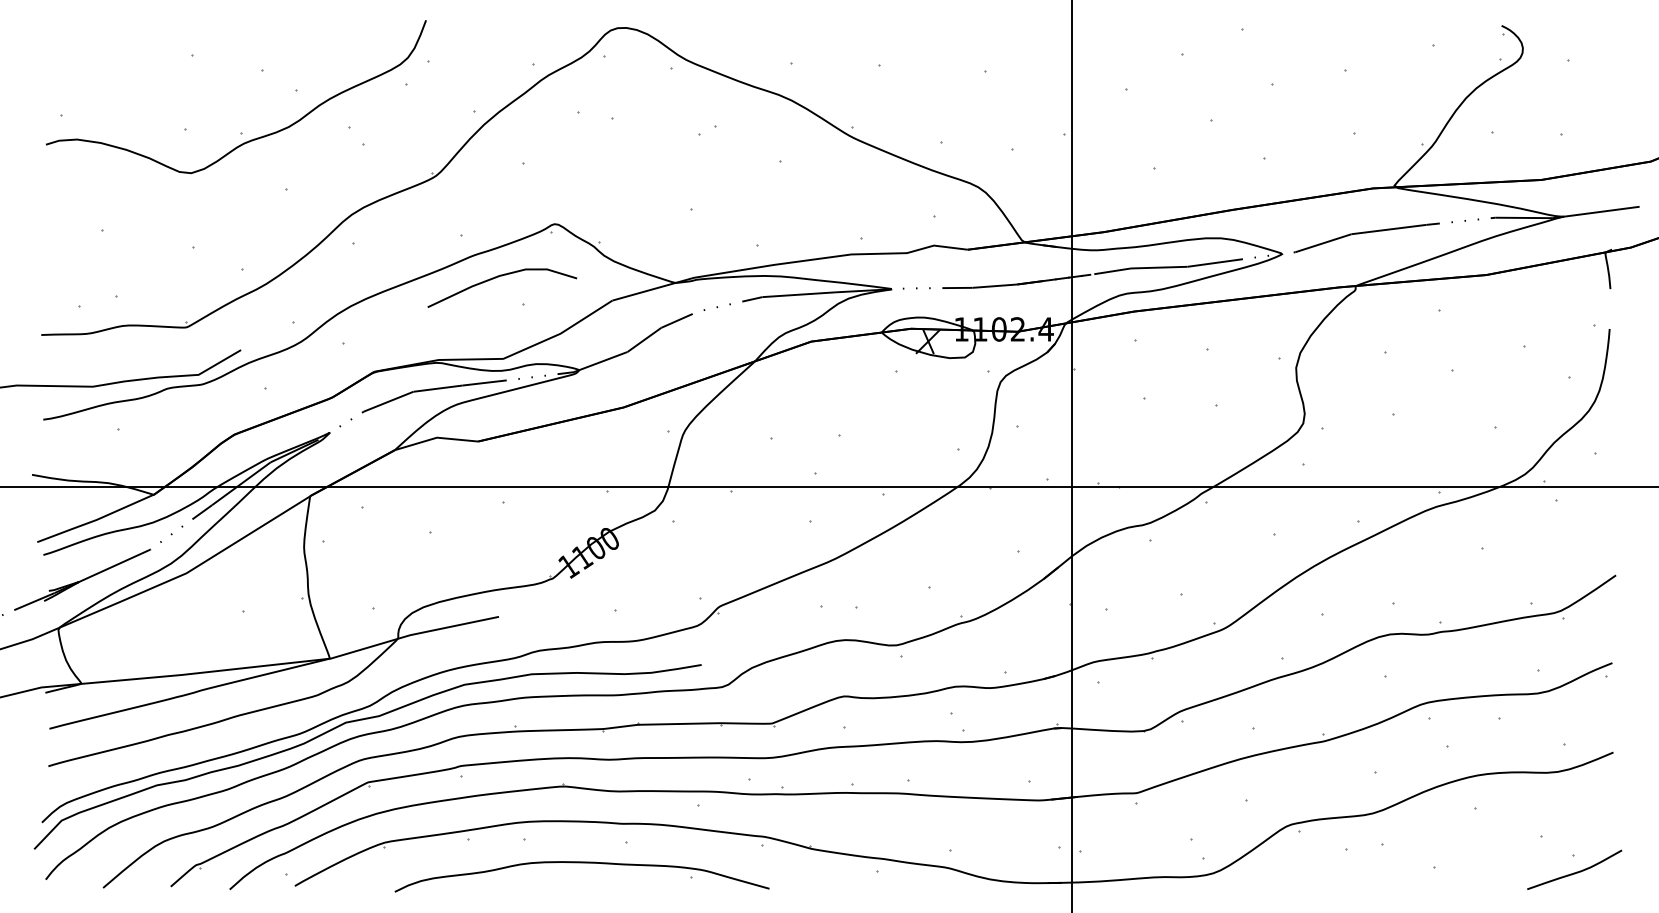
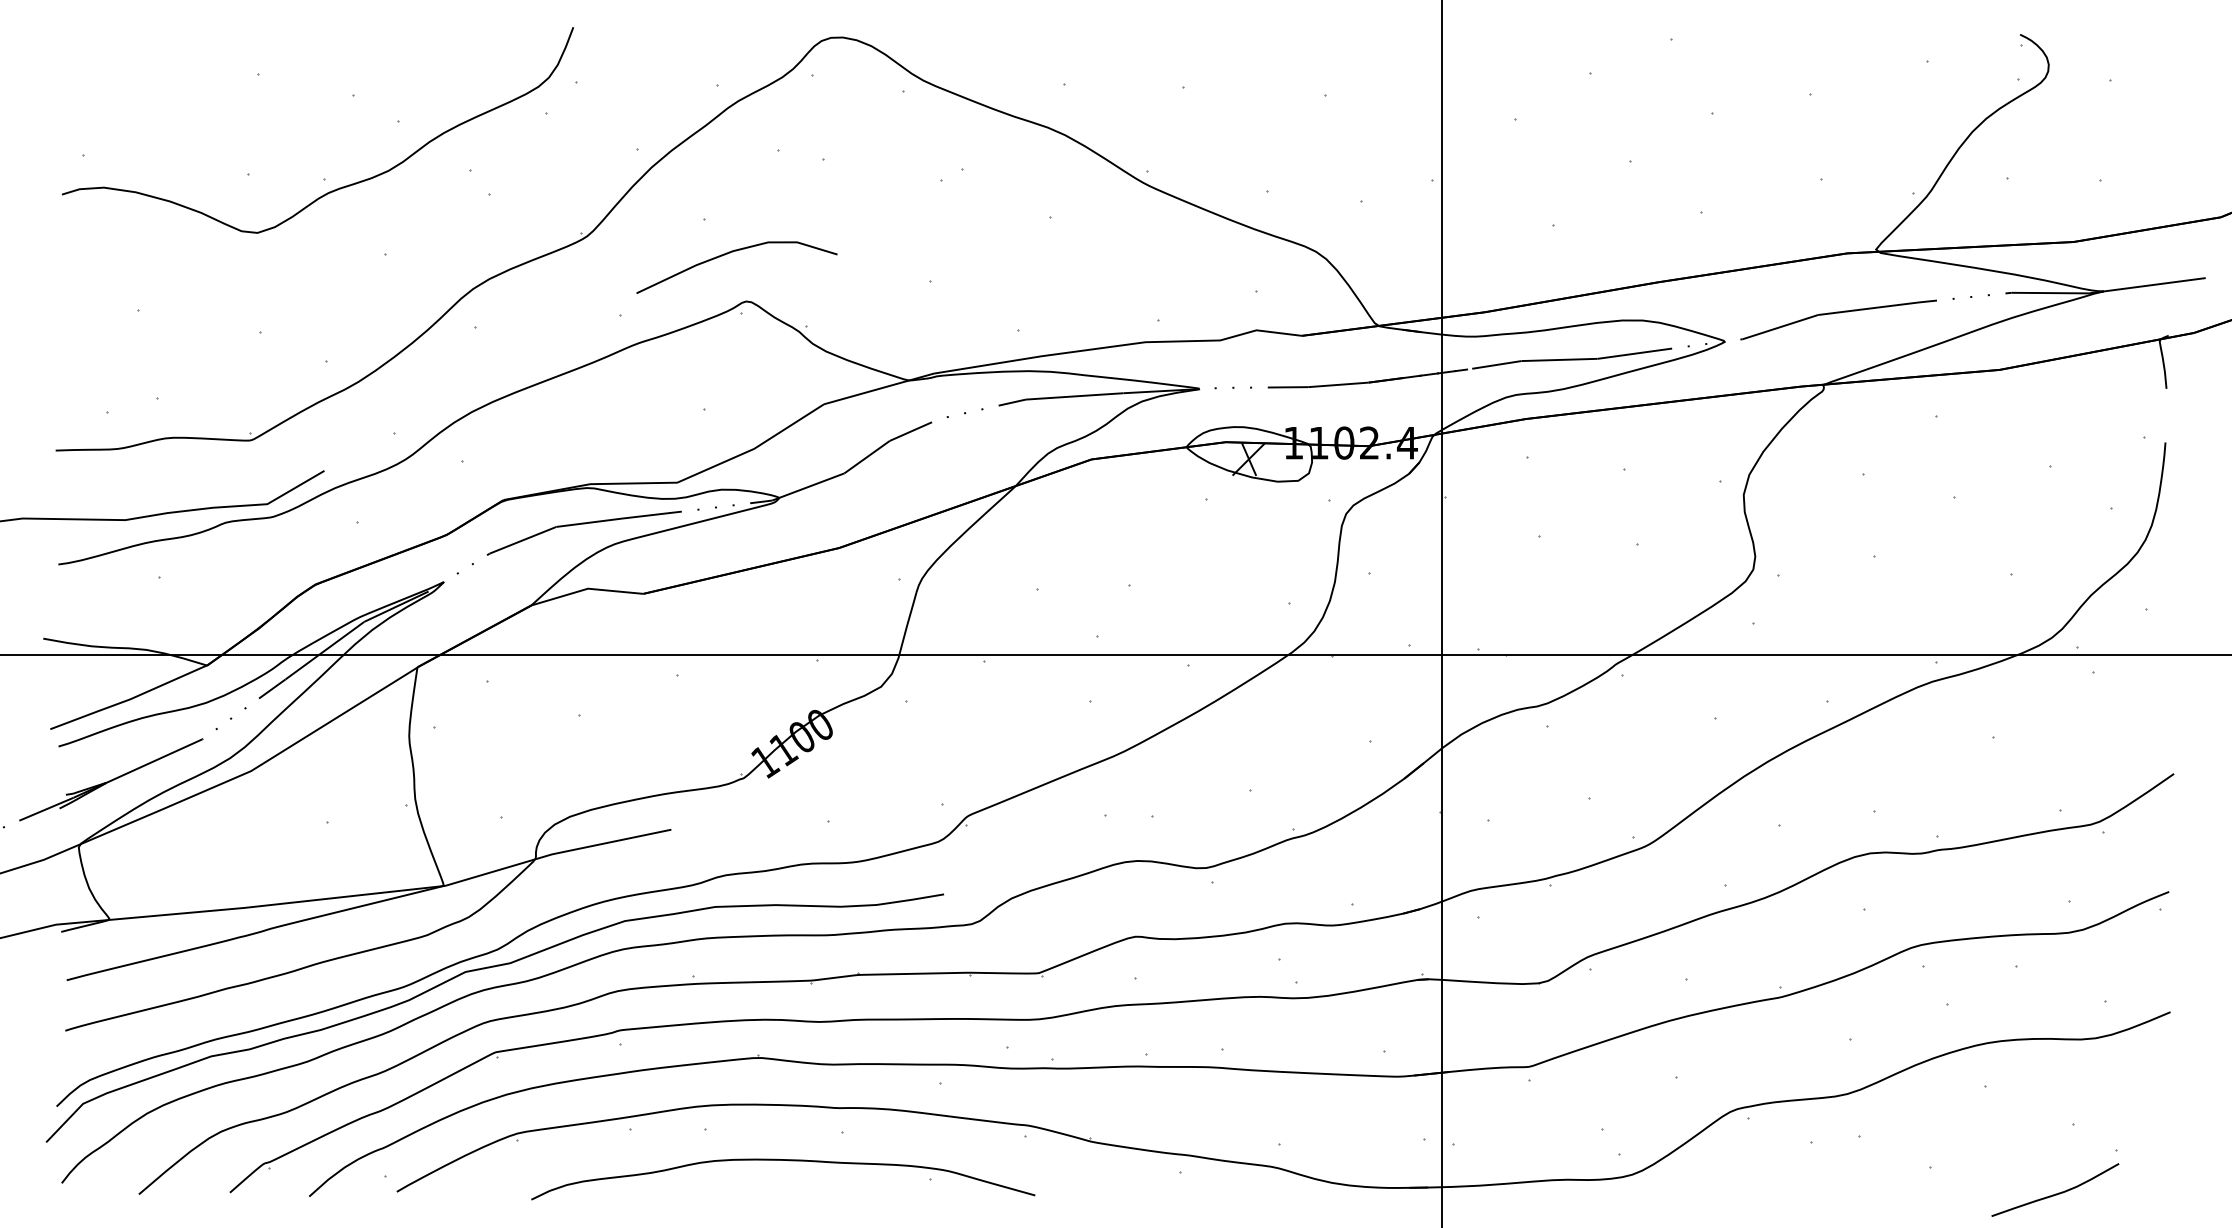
curve: (497, 277) -> (730, 253), moved
curve: (1574, 872) -> (2055, 1193), moved

